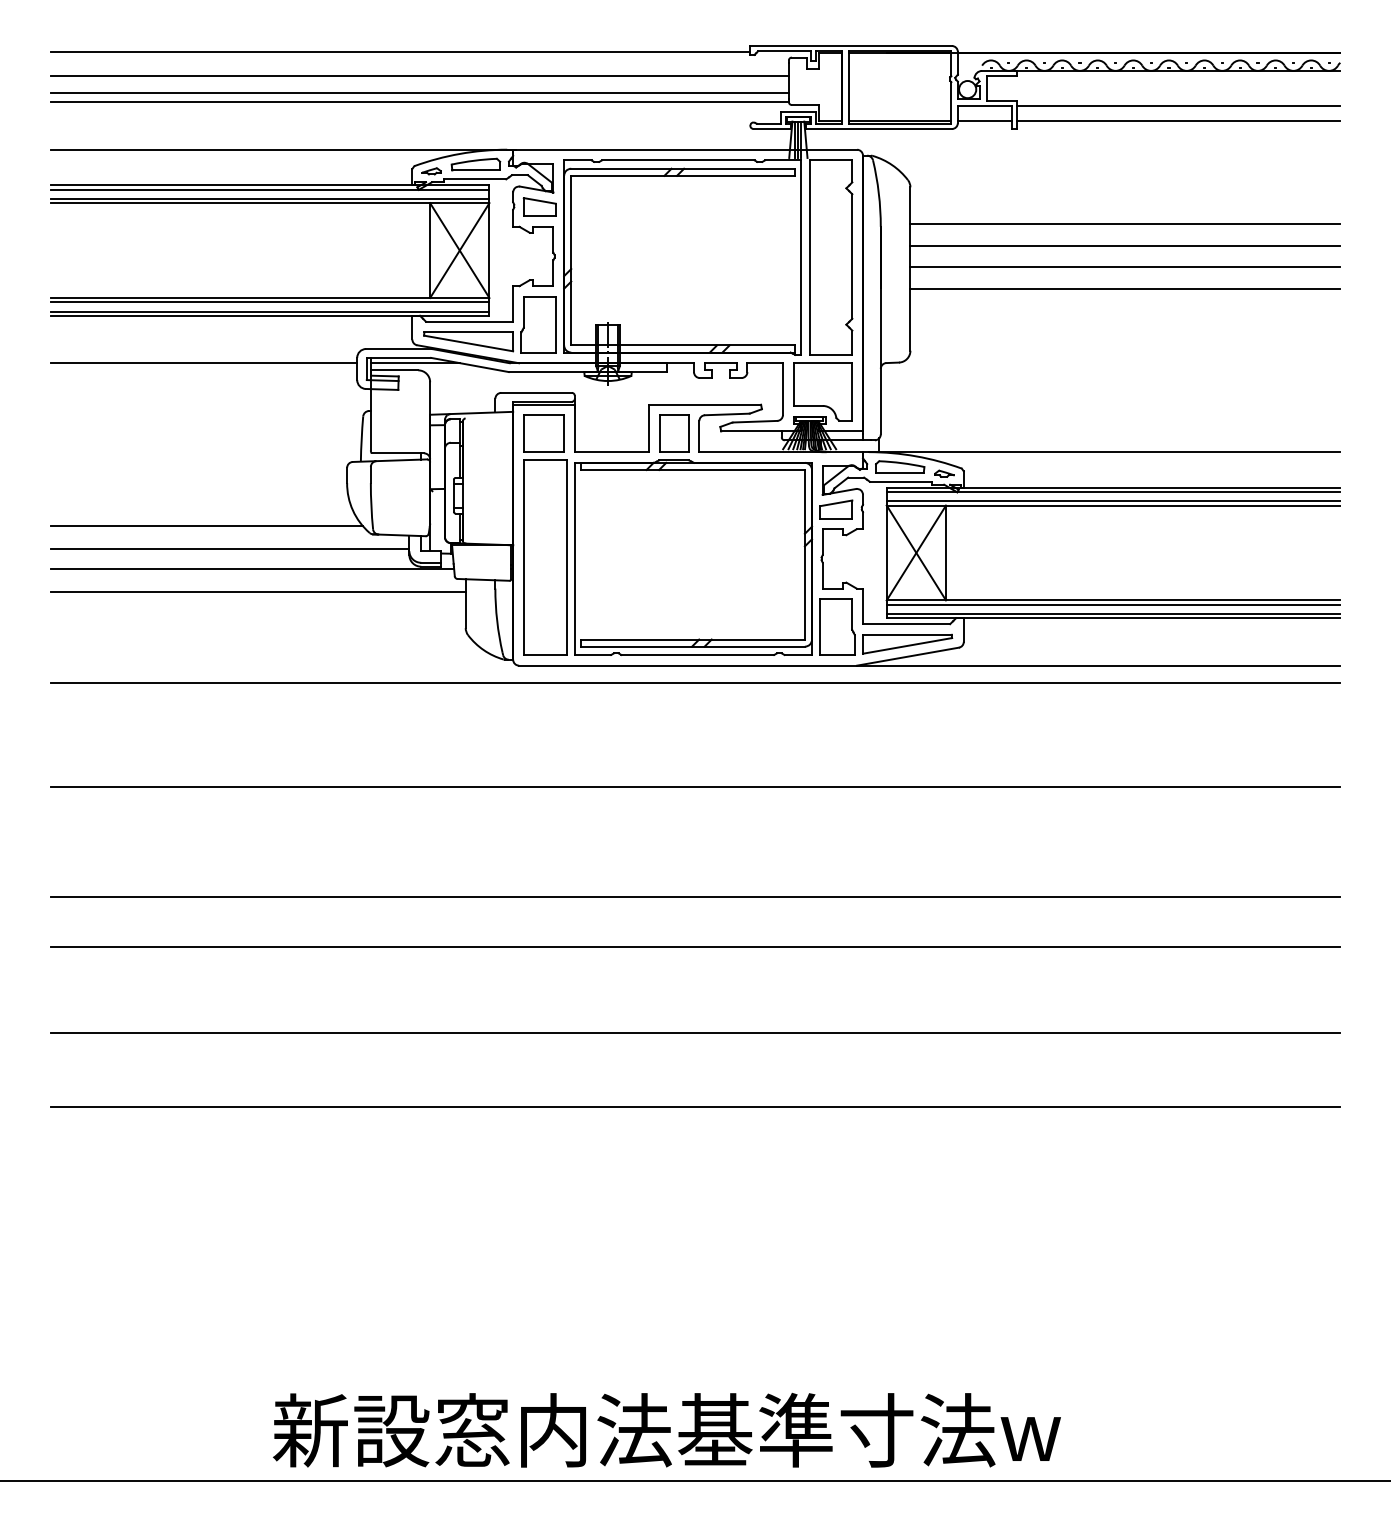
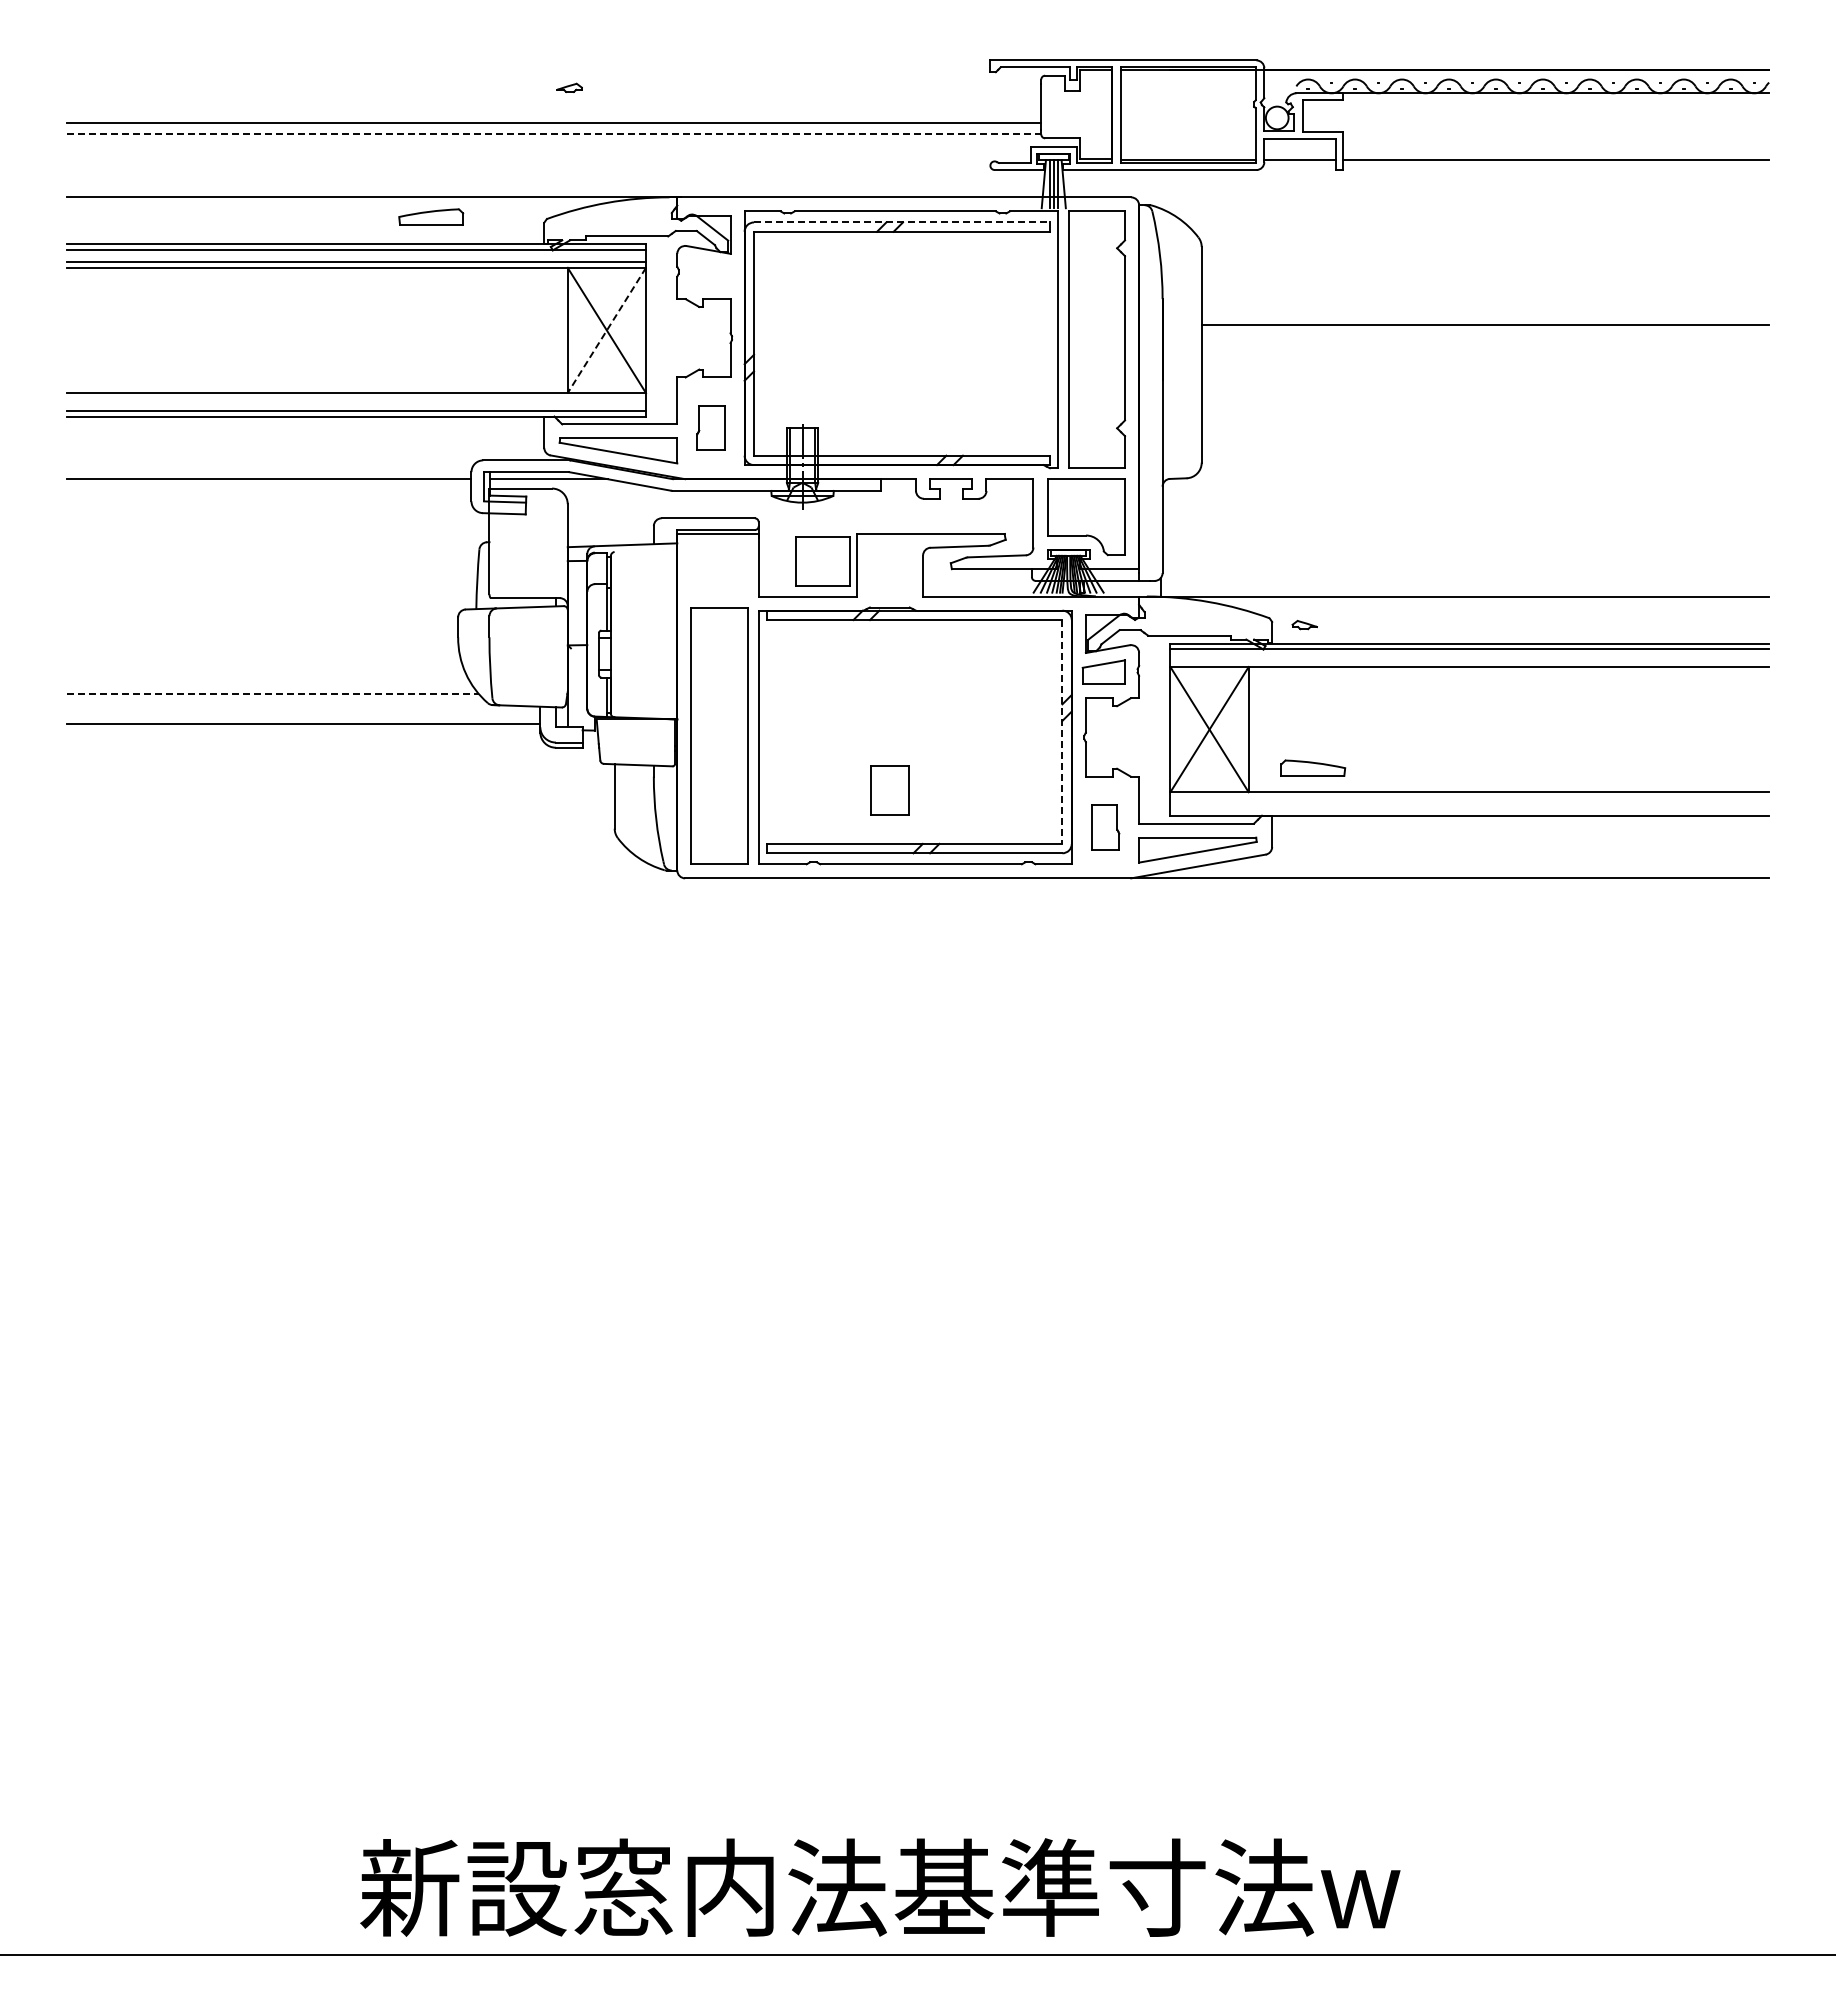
line: (400, 52) -> (528, 68), removed
line: (419, 75) -> (553, 99), removed
line: (420, 102) -> (554, 134), solid -> dashed
line: (1178, 105) -> (1555, 139), removed
part: (476, 164) -> (431, 216), moved
line: (682, 168) -> (901, 222), solid -> dashed
part: (431, 171) -> (569, 87), moved
part: (539, 206) -> (712, 272), removed
line: (1125, 224) -> (1485, 295), removed
line: (459, 250) -> (606, 330), solid -> dashed
line: (1125, 266) -> (1485, 351), removed
line: (1125, 289) -> (1485, 381), removed
line: (270, 302) -> (356, 398), removed
part: (538, 324) -> (710, 428), size x0.6
part: (543, 433) -> (822, 561), moved
part: (673, 433) -> (889, 790), moved
part: (900, 466) -> (1313, 767), moved
part: (944, 473) -> (1304, 624), moved
line: (1113, 501) -> (1469, 661), removed
line: (207, 526) -> (273, 694), solid -> dashed
line: (804, 554) -> (1062, 731), solid -> dashed
line: (251, 568) -> (332, 750), removed
line: (257, 591) -> (340, 780), removed
line: (1113, 604) -> (1469, 797), removed
line: (1113, 614) -> (1469, 810), removed
part: (837, 627) -> (1105, 827), size x0.6
line: (695, 683) -> (917, 901), removed
line: (695, 786) -> (917, 1038), removed
line: (695, 896) -> (917, 1183), removed
line: (695, 946) -> (917, 1249), removed
line: (695, 1033) -> (917, 1363), removed
line: (695, 1107) -> (917, 1461), removed

